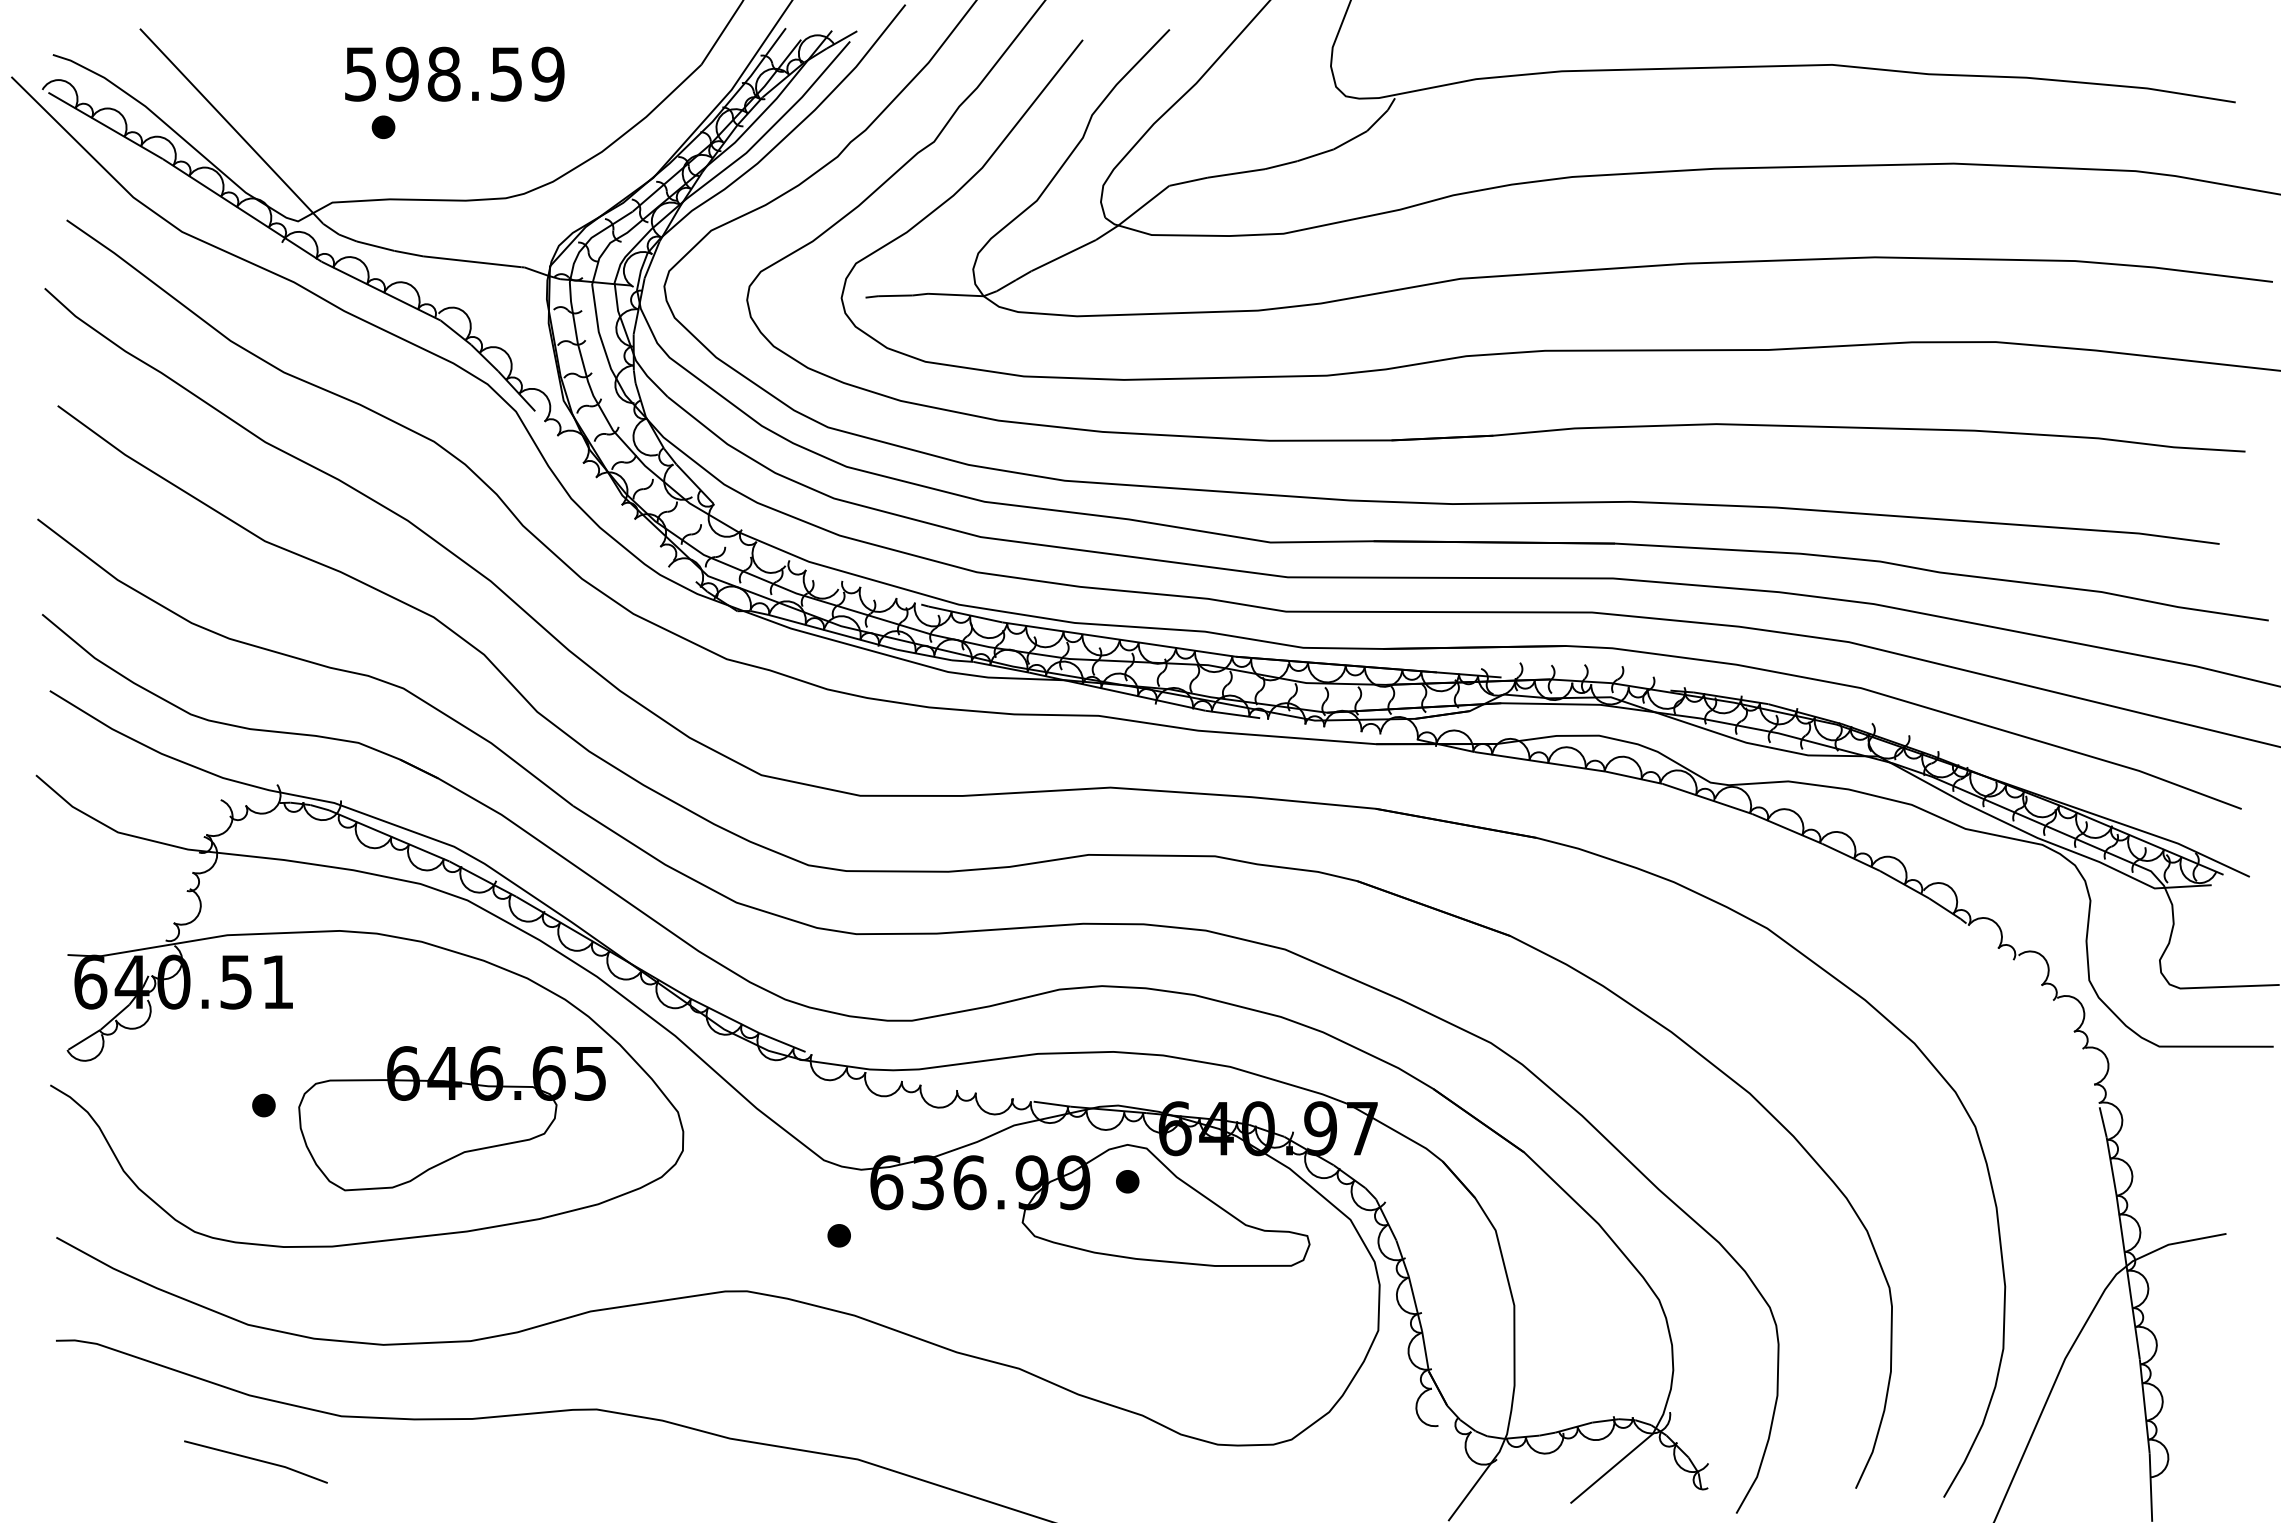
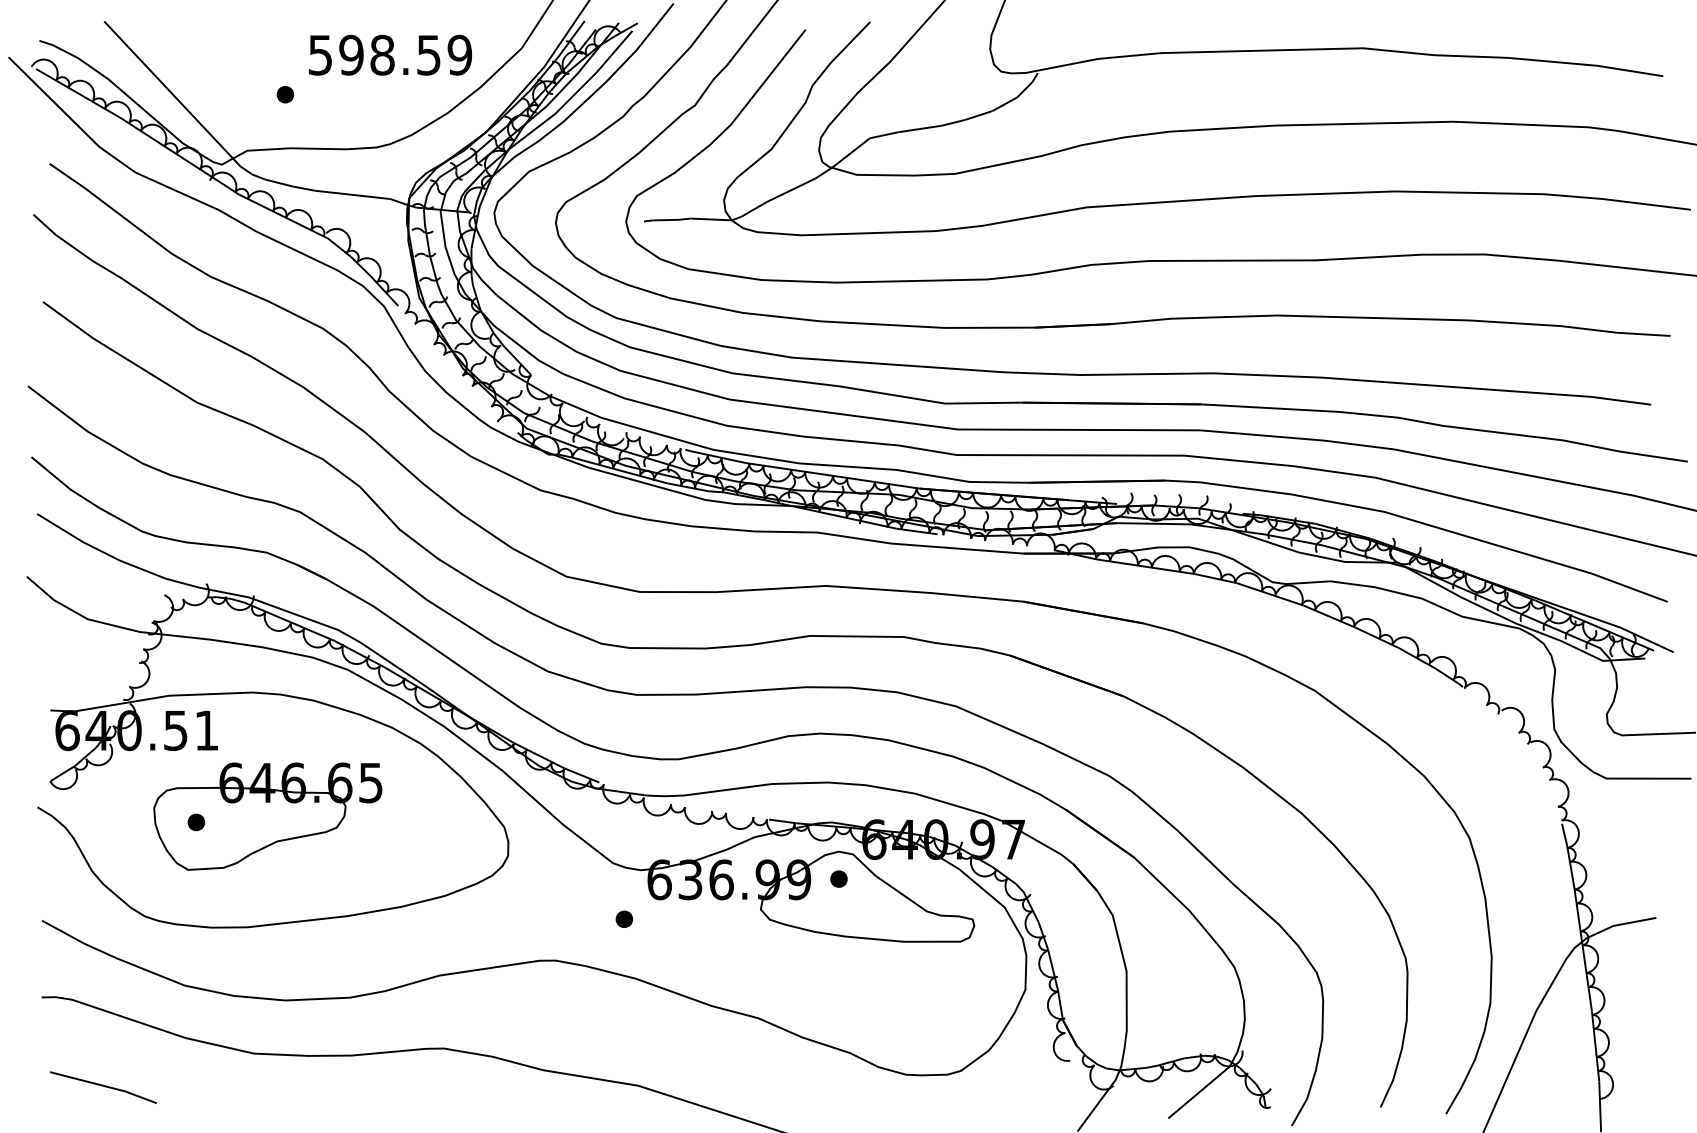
text: (454, 73) -> (390, 54), moved
part: (451, 1118) -> (267, 816), moved
line: (255, 1460) -> (103, 1086), moved

